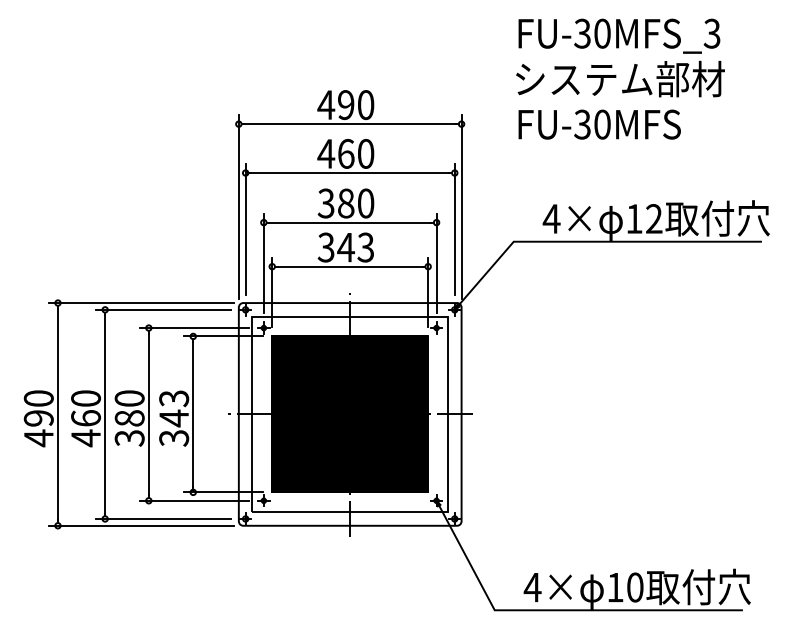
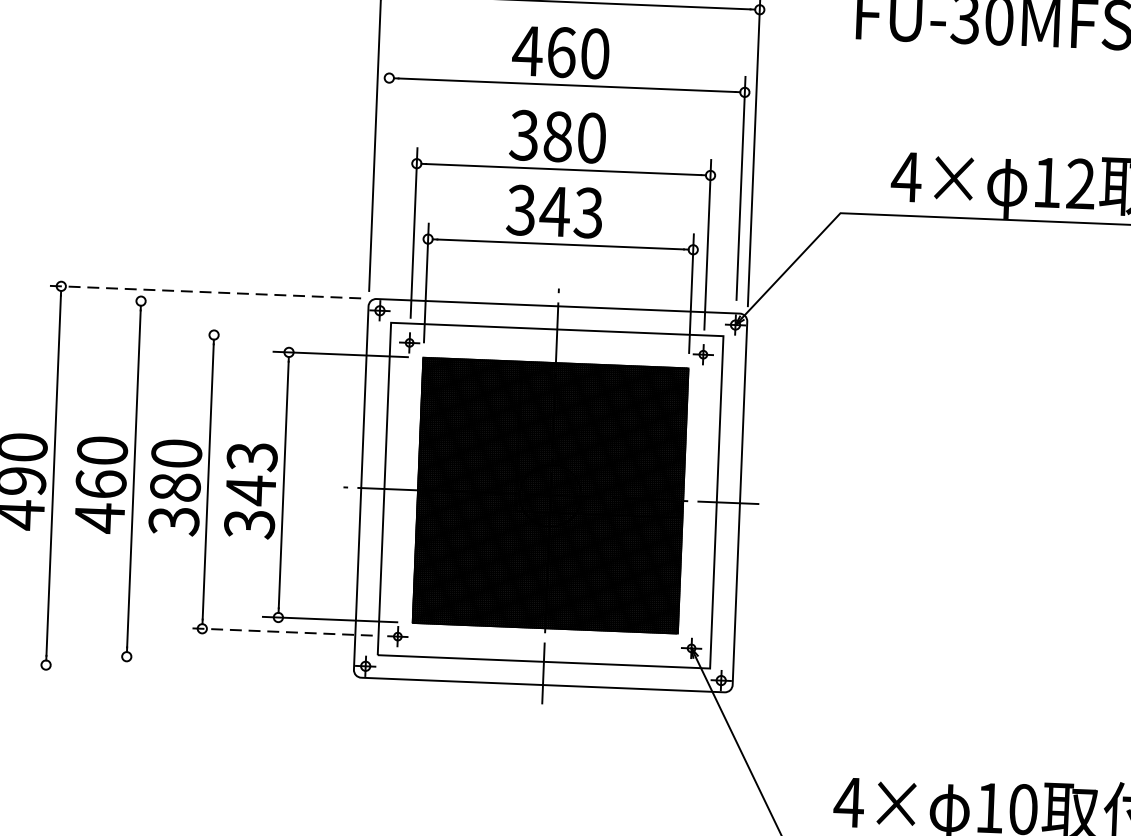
line: (245, 229) -> (385, 174), removed
line: (141, 303) -> (203, 292), solid -> dashed
line: (163, 309) -> (240, 304), removed
line: (194, 328) -> (291, 338), removed
line: (194, 500) -> (279, 631), solid -> dashed
line: (163, 518) -> (226, 659), removed
line: (141, 525) -> (188, 670), removed

